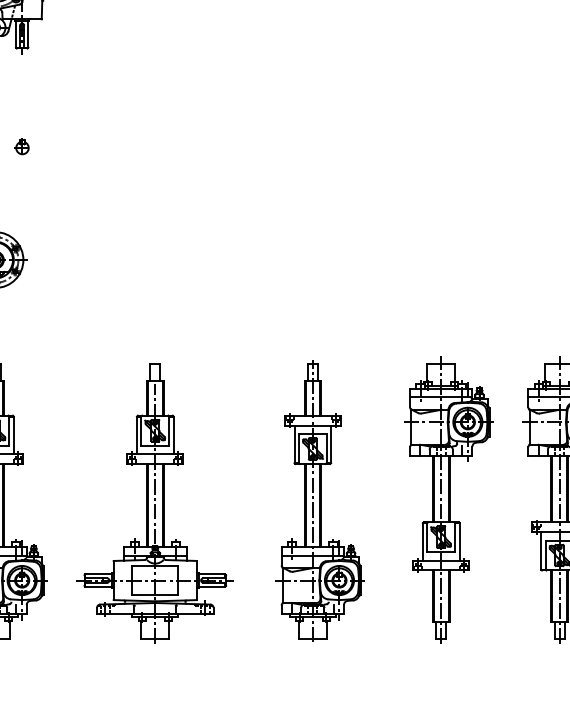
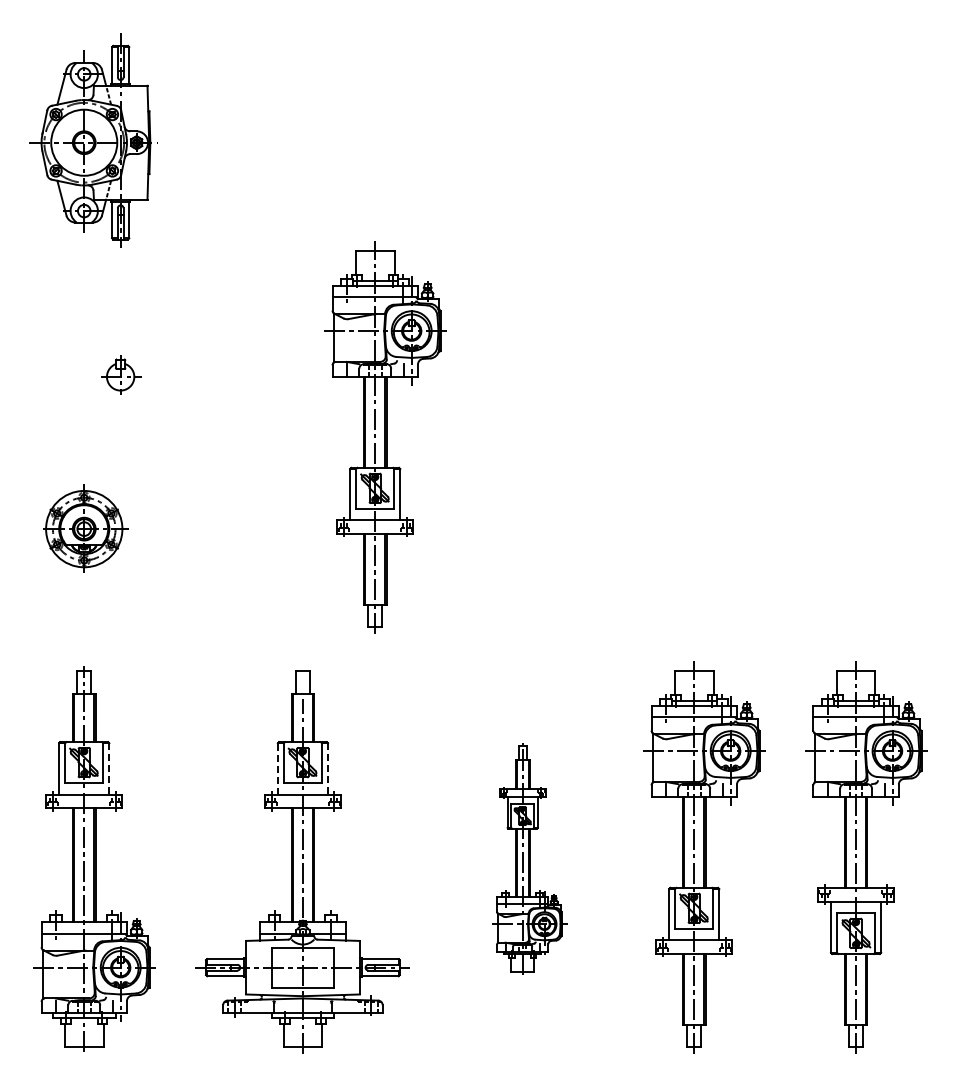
part: (22, 146) -> (121, 373), size x1.6
part: (215, 193) -> (385, 437), added
line: (13, 434) -> (109, 768), solid -> dashed
line: (136, 434) -> (277, 768), solid -> dashed
line: (173, 434) -> (328, 768), solid -> dashed
part: (320, 500) -> (528, 858), size x0.6

